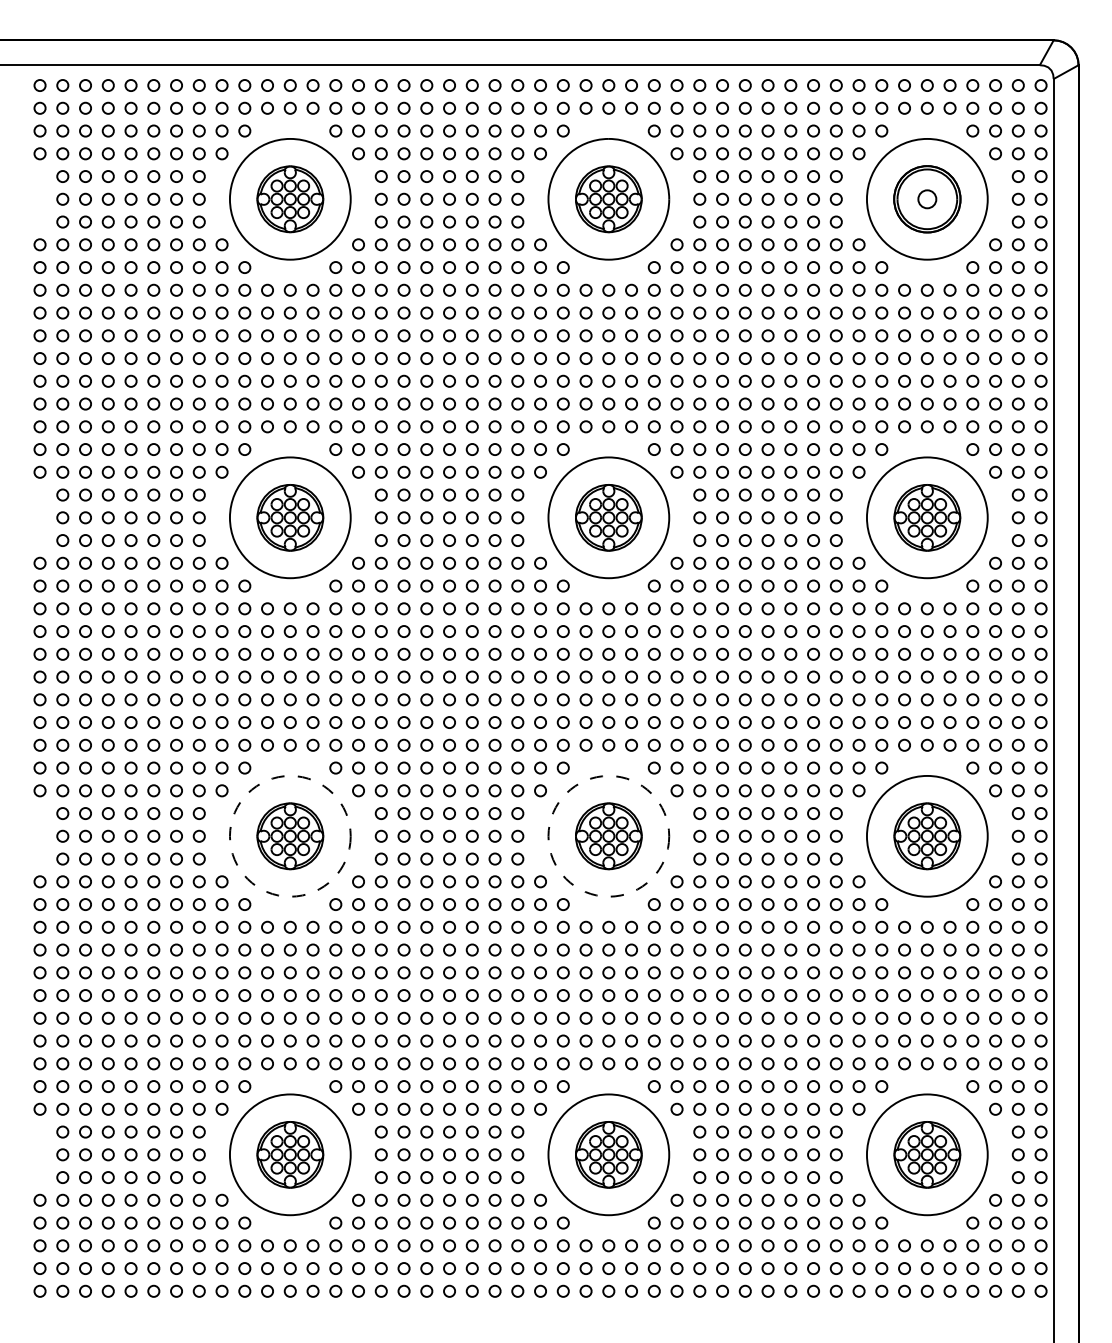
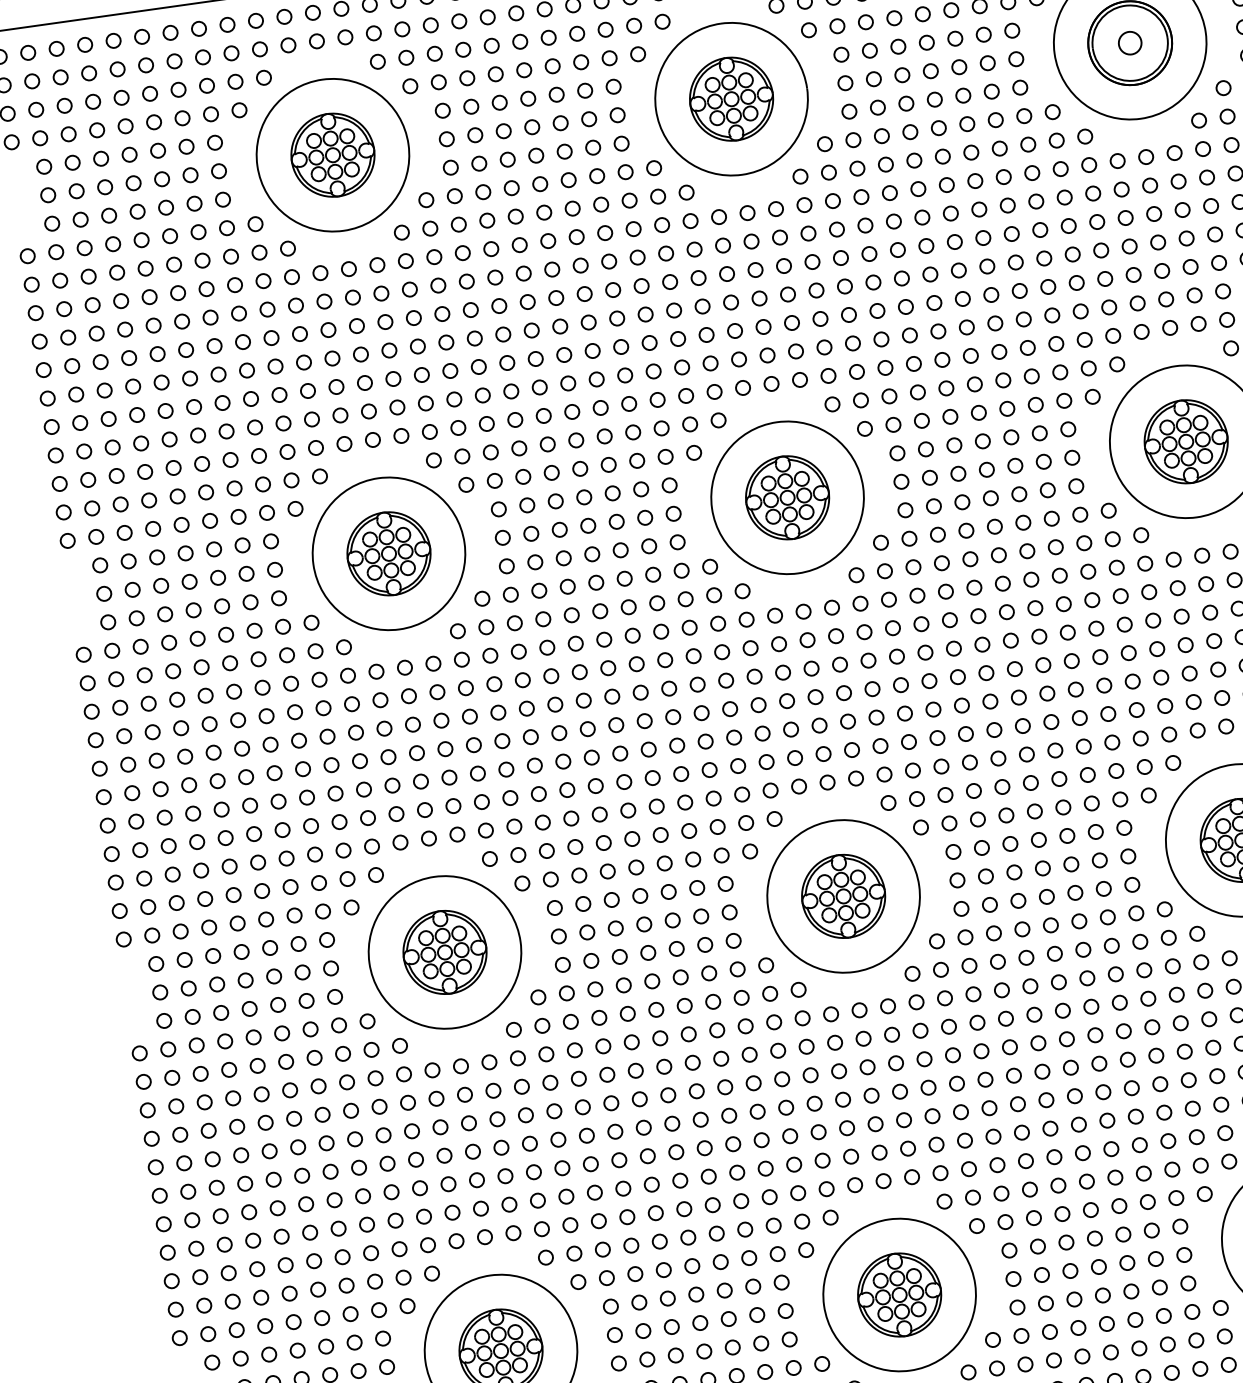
circle: (289, 835) -> (443, 951), dashed -> solid
circle: (608, 835) -> (843, 895), dashed -> solid

